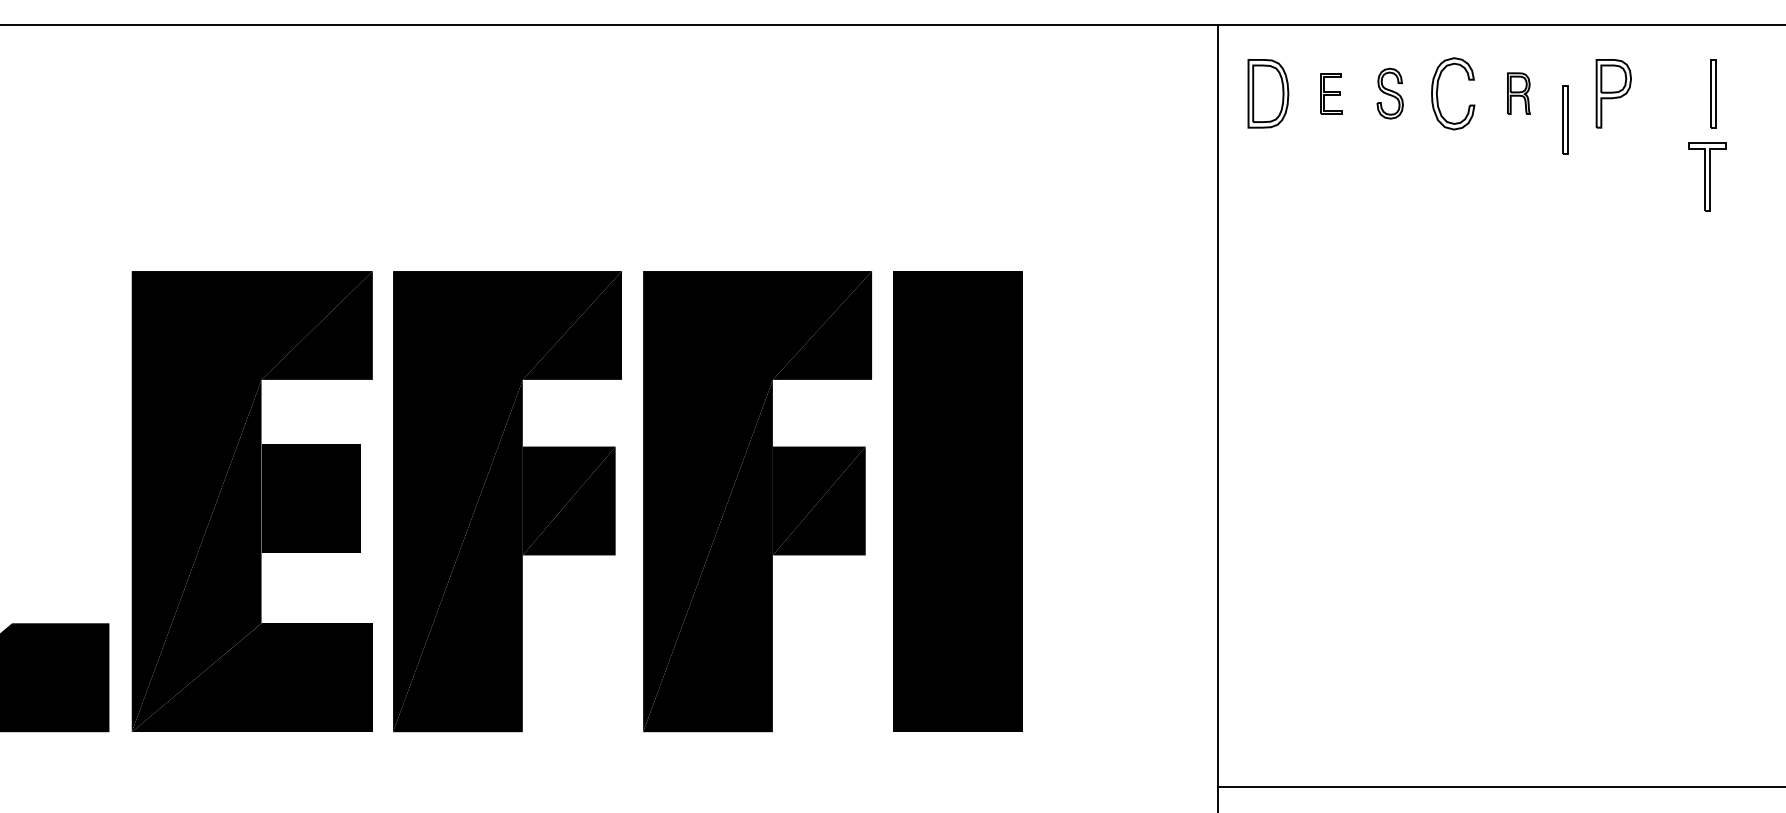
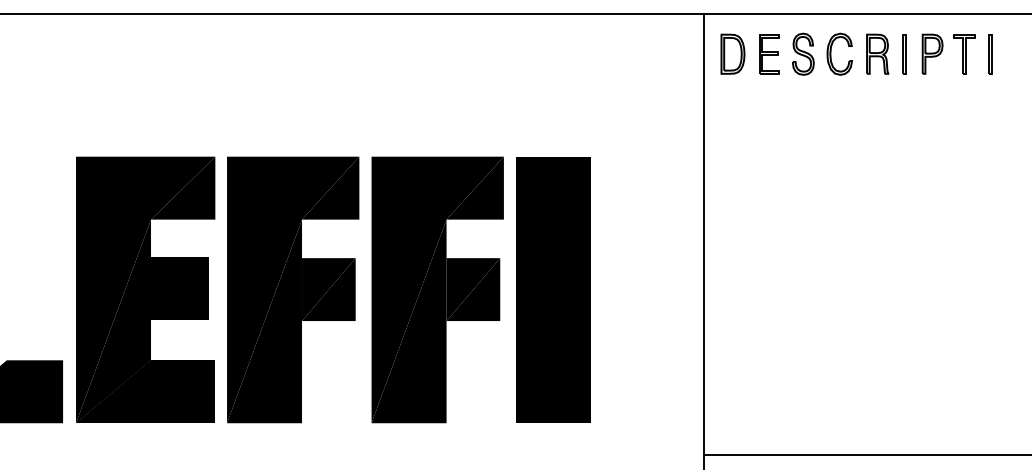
part: (1390, 92) -> (803, 53), size x1.43
part: (1518, 92) -> (877, 53), size x1.67
part: (1331, 94) -> (769, 54), size x1.67
line: (1563, 120) -> (903, 54), moved
part: (1707, 177) -> (964, 54), moved

